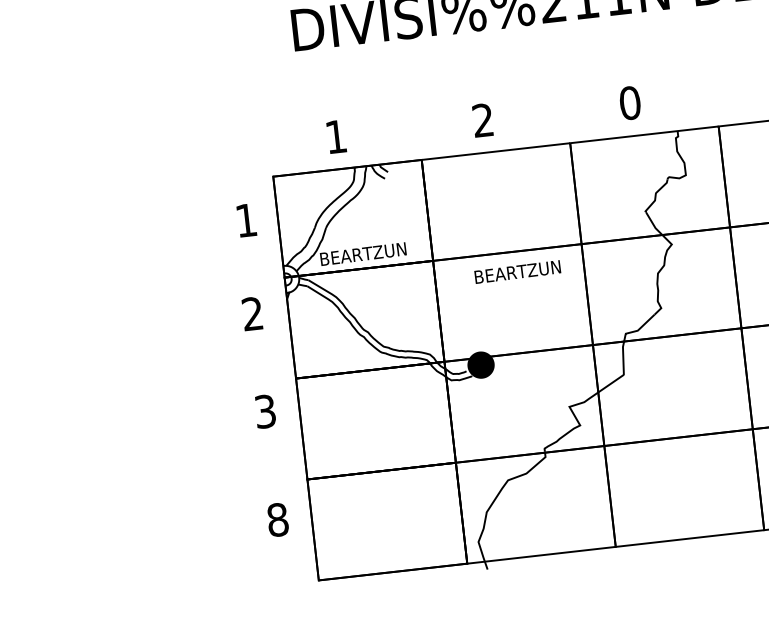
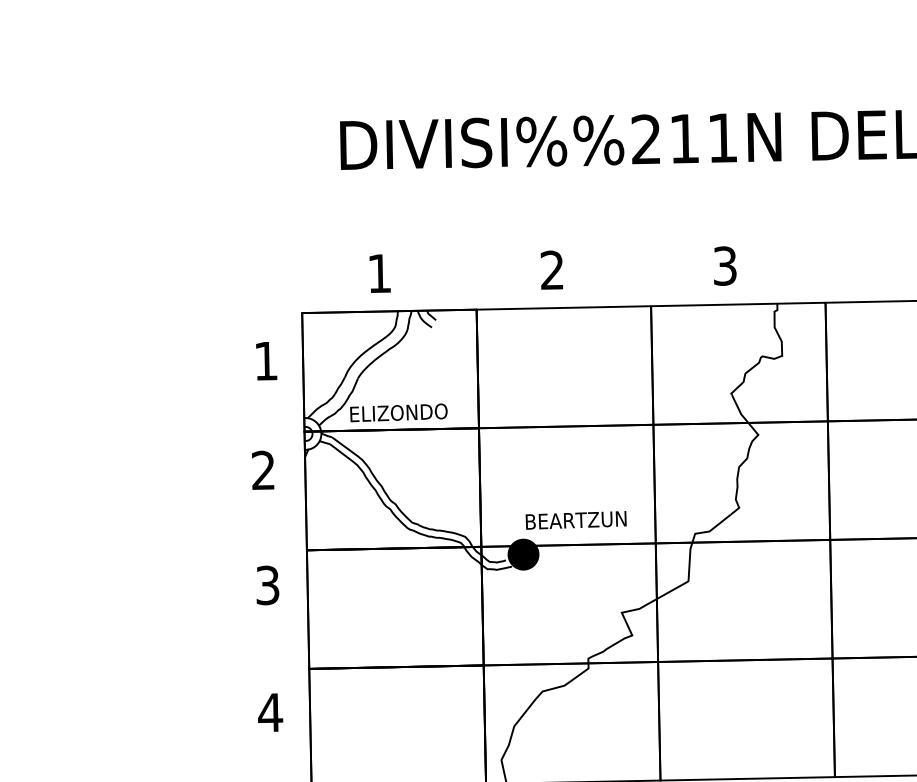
text: (630, 102) -> (725, 265), 0 -> 3
text: (363, 253) -> (398, 412), BEARTZUN -> ELIZONDO
text: (517, 272) -> (575, 520), moved
text: (277, 519) -> (270, 712), 8 -> 4

